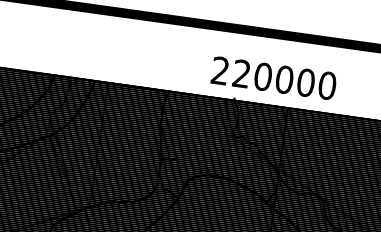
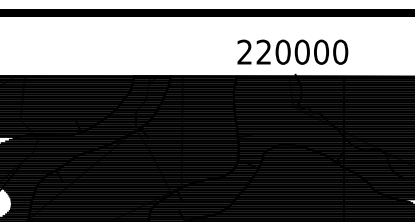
text: (273, 77) -> (292, 51), moved

